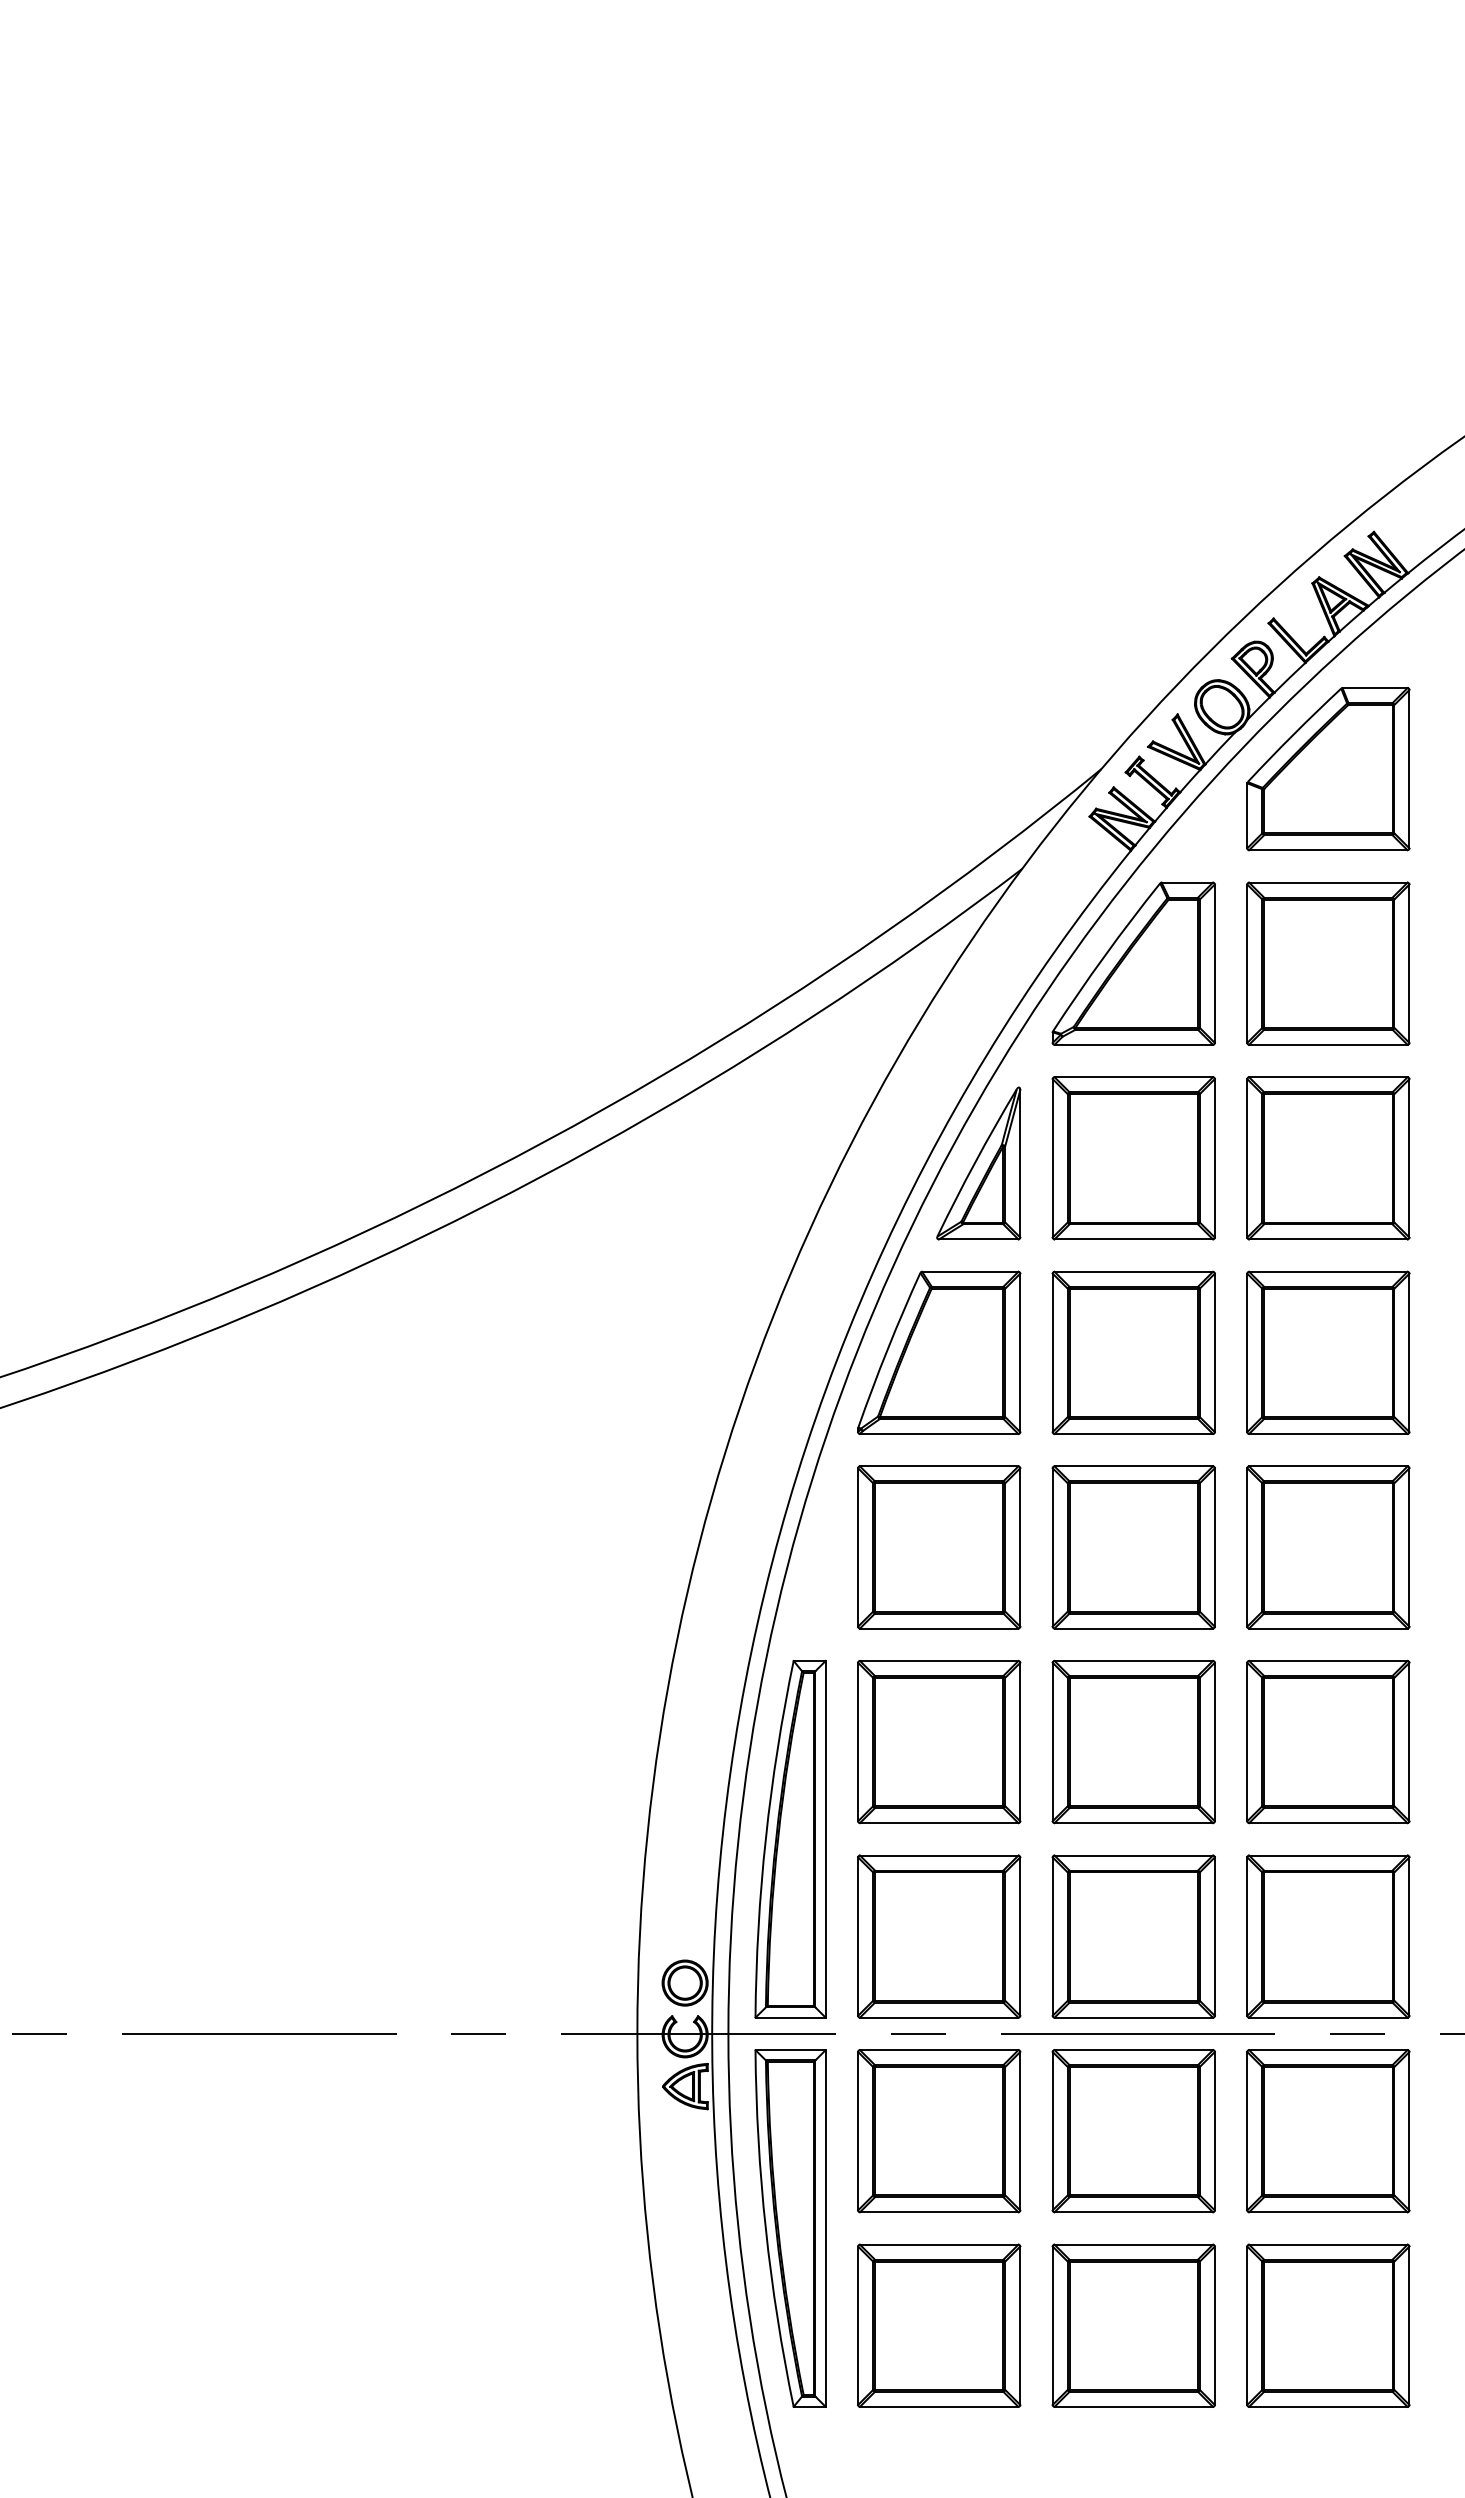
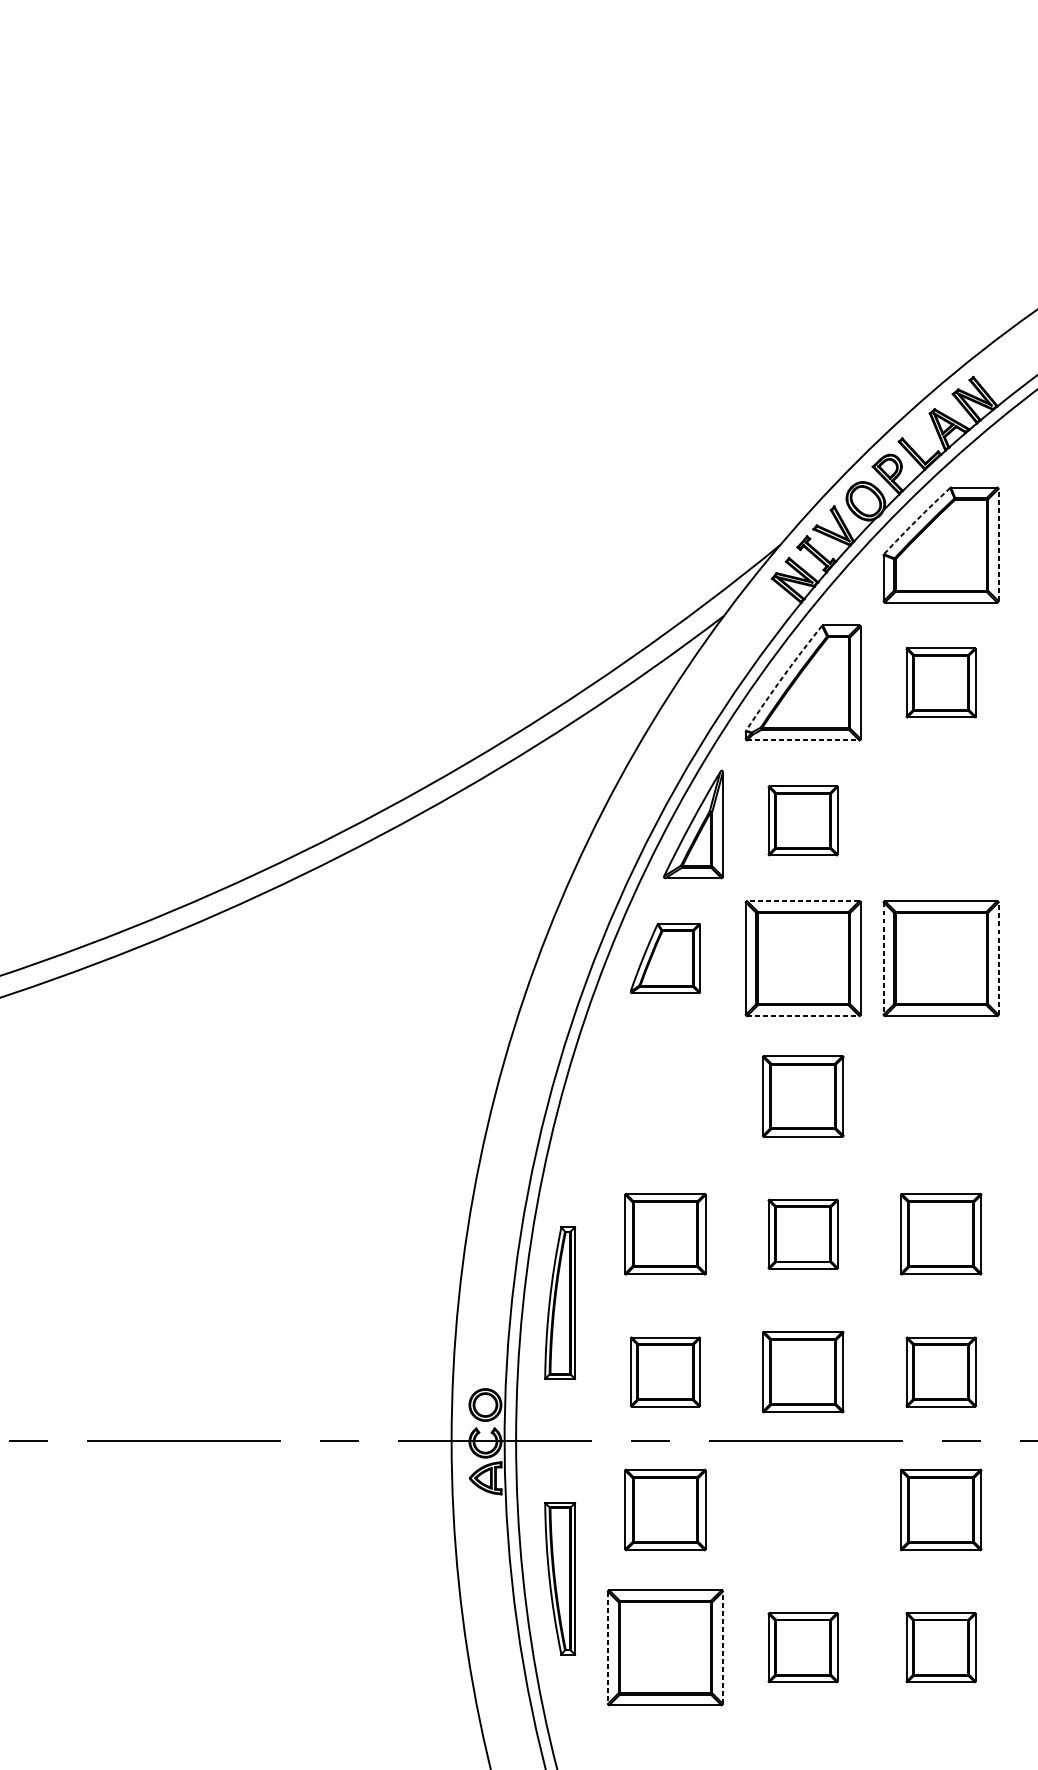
arc: (1293, 734) -> (916, 520), solid -> dashed
line: (1409, 768) -> (998, 544), solid -> dashed
arc: (1104, 956) -> (782, 677), solid -> dashed
part: (1328, 963) -> (941, 682), size x0.6
line: (1134, 1044) -> (803, 740), solid -> dashed
part: (1133, 1158) -> (803, 820), size x0.6
part: (1328, 1158) -> (941, 820), removed
line: (1133, 1271) -> (803, 900), solid -> dashed
part: (939, 1352) -> (665, 958), size x0.6
line: (1409, 1352) -> (998, 958), solid -> dashed
line: (1247, 1353) -> (883, 959), solid -> dashed
line: (1134, 1433) -> (803, 1015), solid -> dashed
part: (939, 1547) -> (665, 1096), removed
part: (1133, 1547) -> (803, 1096), size x0.7
part: (1328, 1547) -> (941, 1096), removed
part: (939, 1741) -> (665, 1233), size x0.7
part: (1133, 1741) -> (803, 1233), size x0.6
part: (1328, 1741) -> (941, 1233), size x0.7
part: (790, 1838) -> (560, 1302), size x0.6
part: (939, 1936) -> (665, 1372), size x0.6
part: (1133, 1936) -> (803, 1372), size x0.7
part: (1328, 1936) -> (941, 1372), size x0.6
part: (939, 2131) -> (665, 1510), size x0.7
part: (1133, 2131) -> (803, 1510), removed
part: (1328, 2131) -> (941, 1510), size x0.7
part: (790, 2228) -> (560, 1578), size x0.6
line: (1020, 2325) -> (723, 1647), solid -> dashed
part: (1133, 2325) -> (803, 1647), size x0.6
part: (1328, 2325) -> (941, 1647), size x0.6
line: (858, 2326) -> (608, 1648), solid -> dashed

